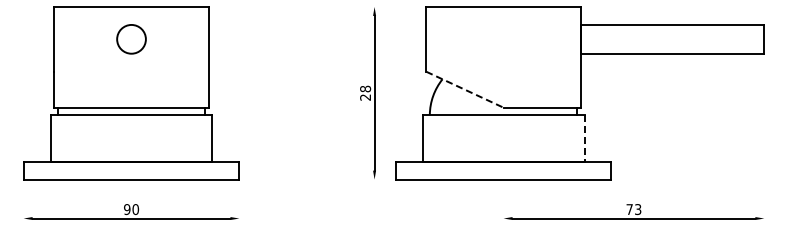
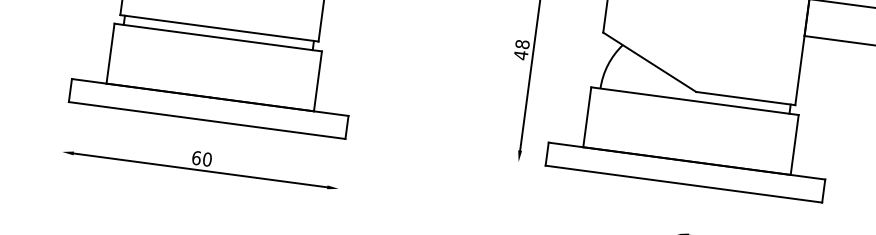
line: (464, 89) -> (649, 61), dashed -> solid
text: (365, 97) -> (521, 55), 28 -> 48
line: (584, 138) -> (794, 145), dashed -> solid
text: (127, 209) -> (196, 158), 90 -> 60

